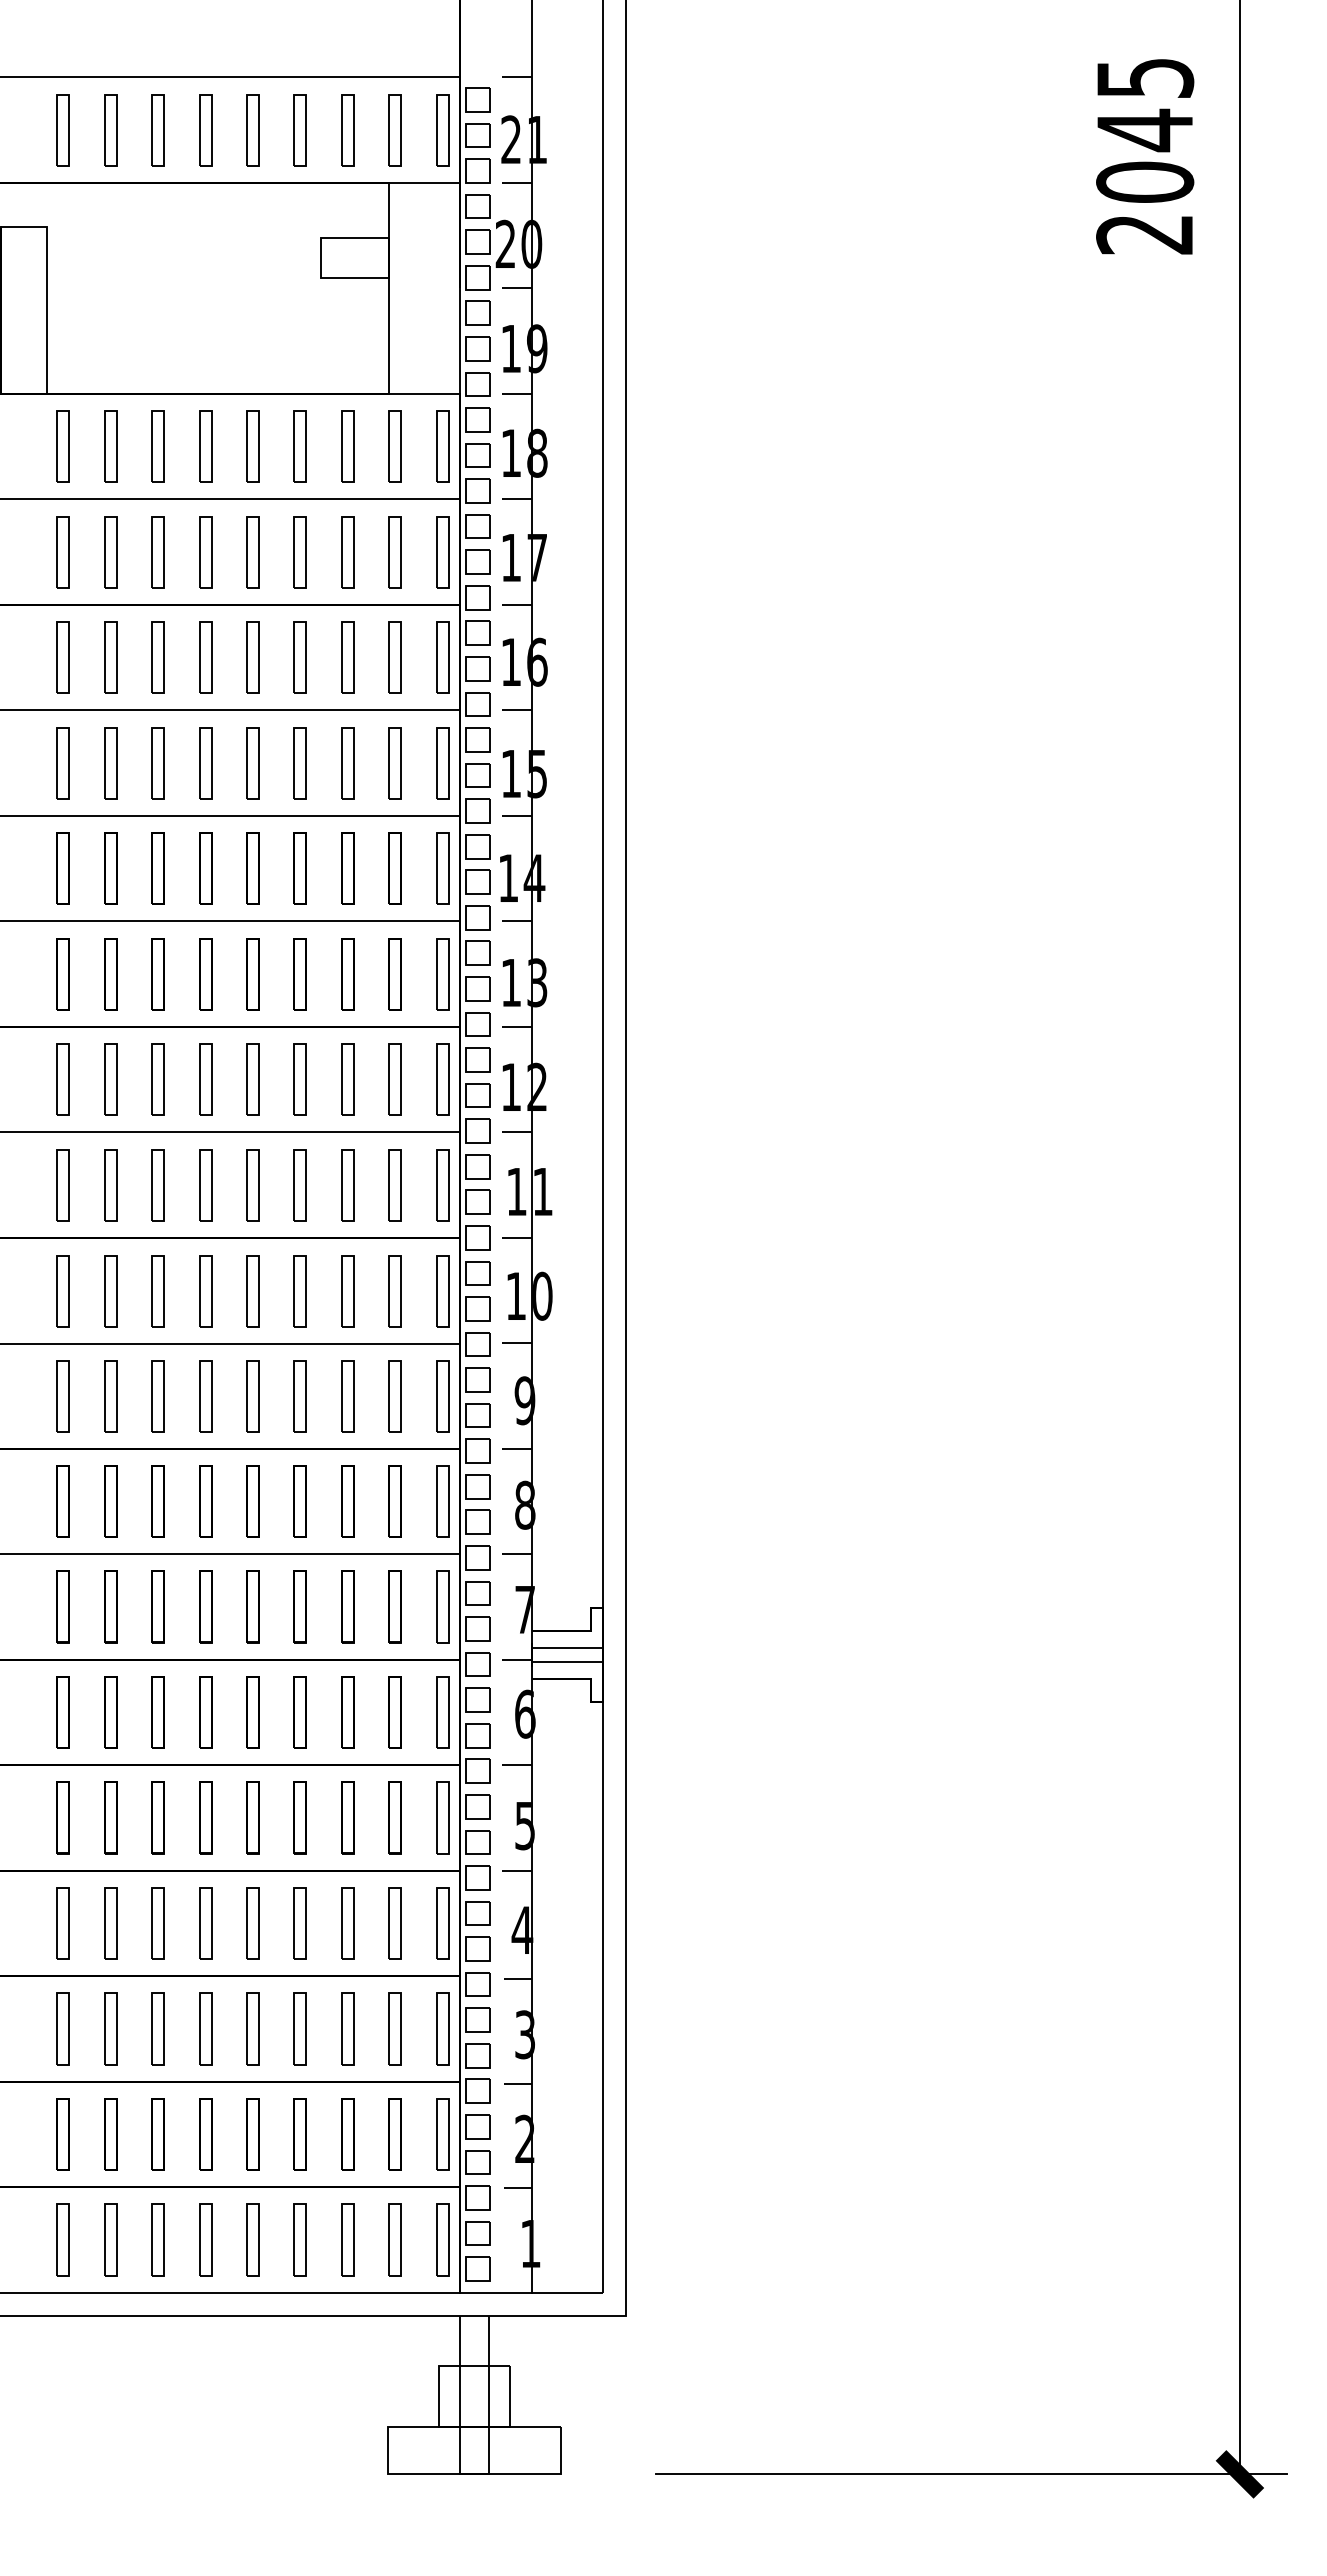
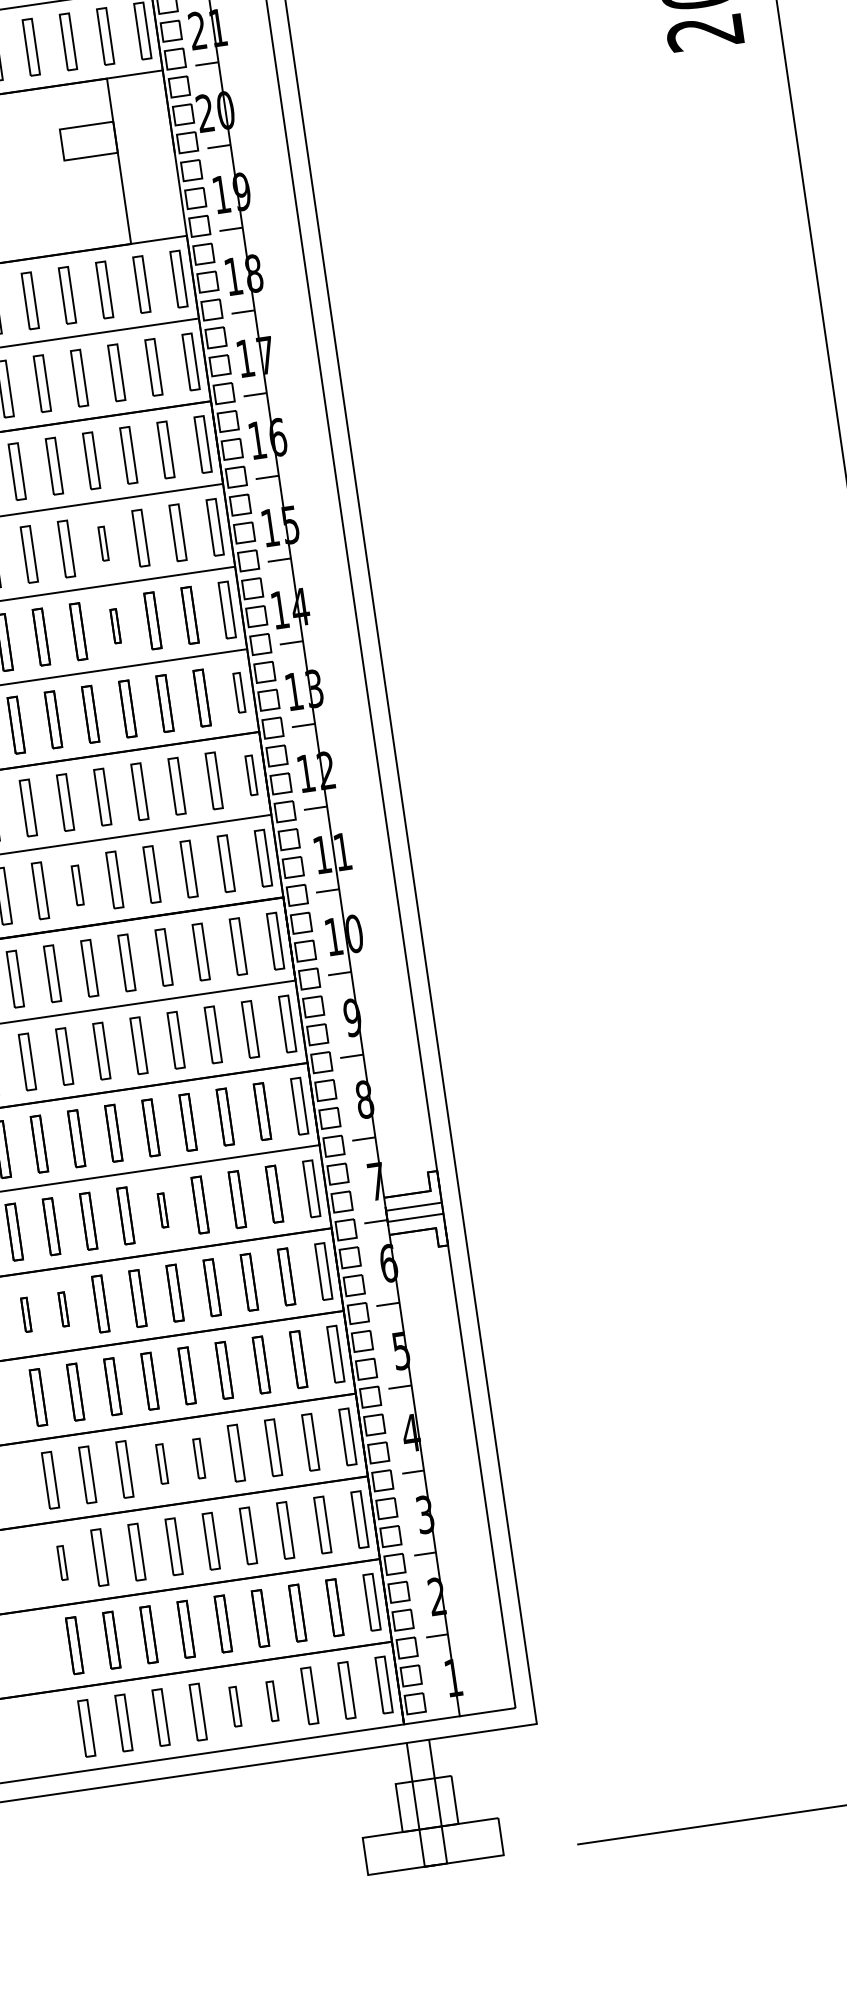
part: (299, 763) -> (103, 543), size x0.6
part: (299, 868) -> (115, 626), size x0.6
part: (442, 974) -> (239, 693), size x0.7
part: (442, 1079) -> (251, 775), size x0.7
part: (205, 1185) -> (77, 885), size x0.7
part: (252, 1606) -> (162, 1210), size x0.6
part: (62, 1712) -> (25, 1315), size x0.6
part: (110, 1712) -> (63, 1309), size x0.6
part: (205, 1923) -> (162, 1464), size x0.7
part: (252, 1923) -> (198, 1458), size x0.7
part: (62, 2028) -> (61, 1562), size x0.6
part: (252, 2239) -> (234, 1706), size x0.7
part: (299, 2239) -> (271, 1701), size x0.7

